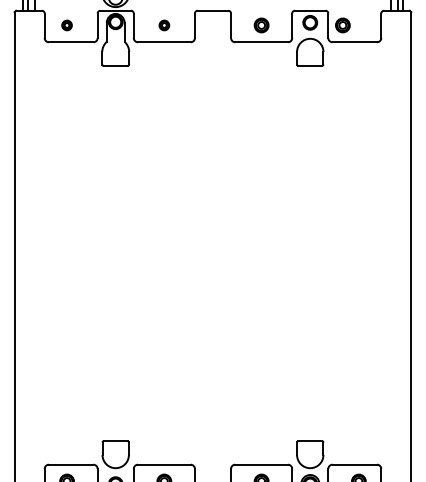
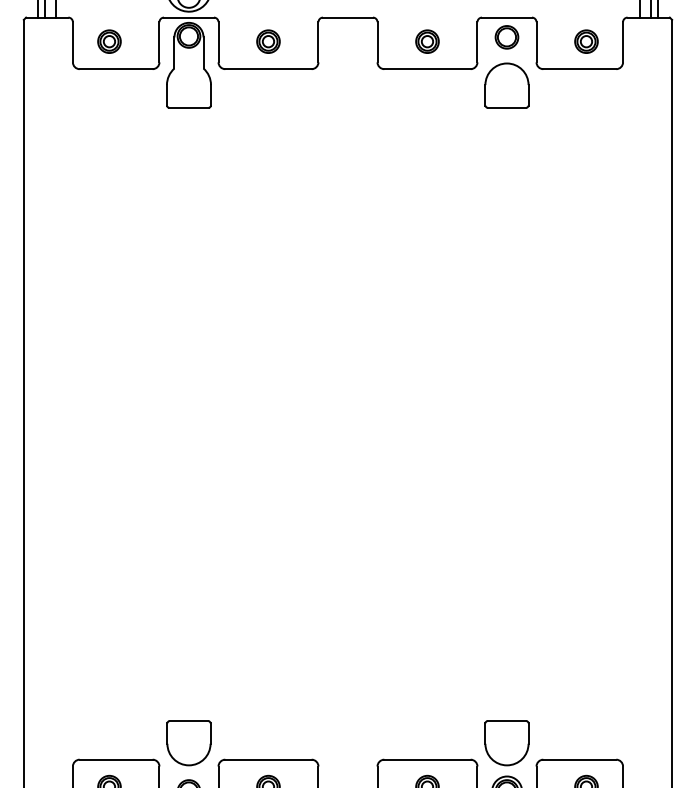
part: (66, 25) -> (108, 41), size x1.43
part: (164, 25) -> (268, 41), size x1.43
part: (342, 25) -> (585, 41), moved

